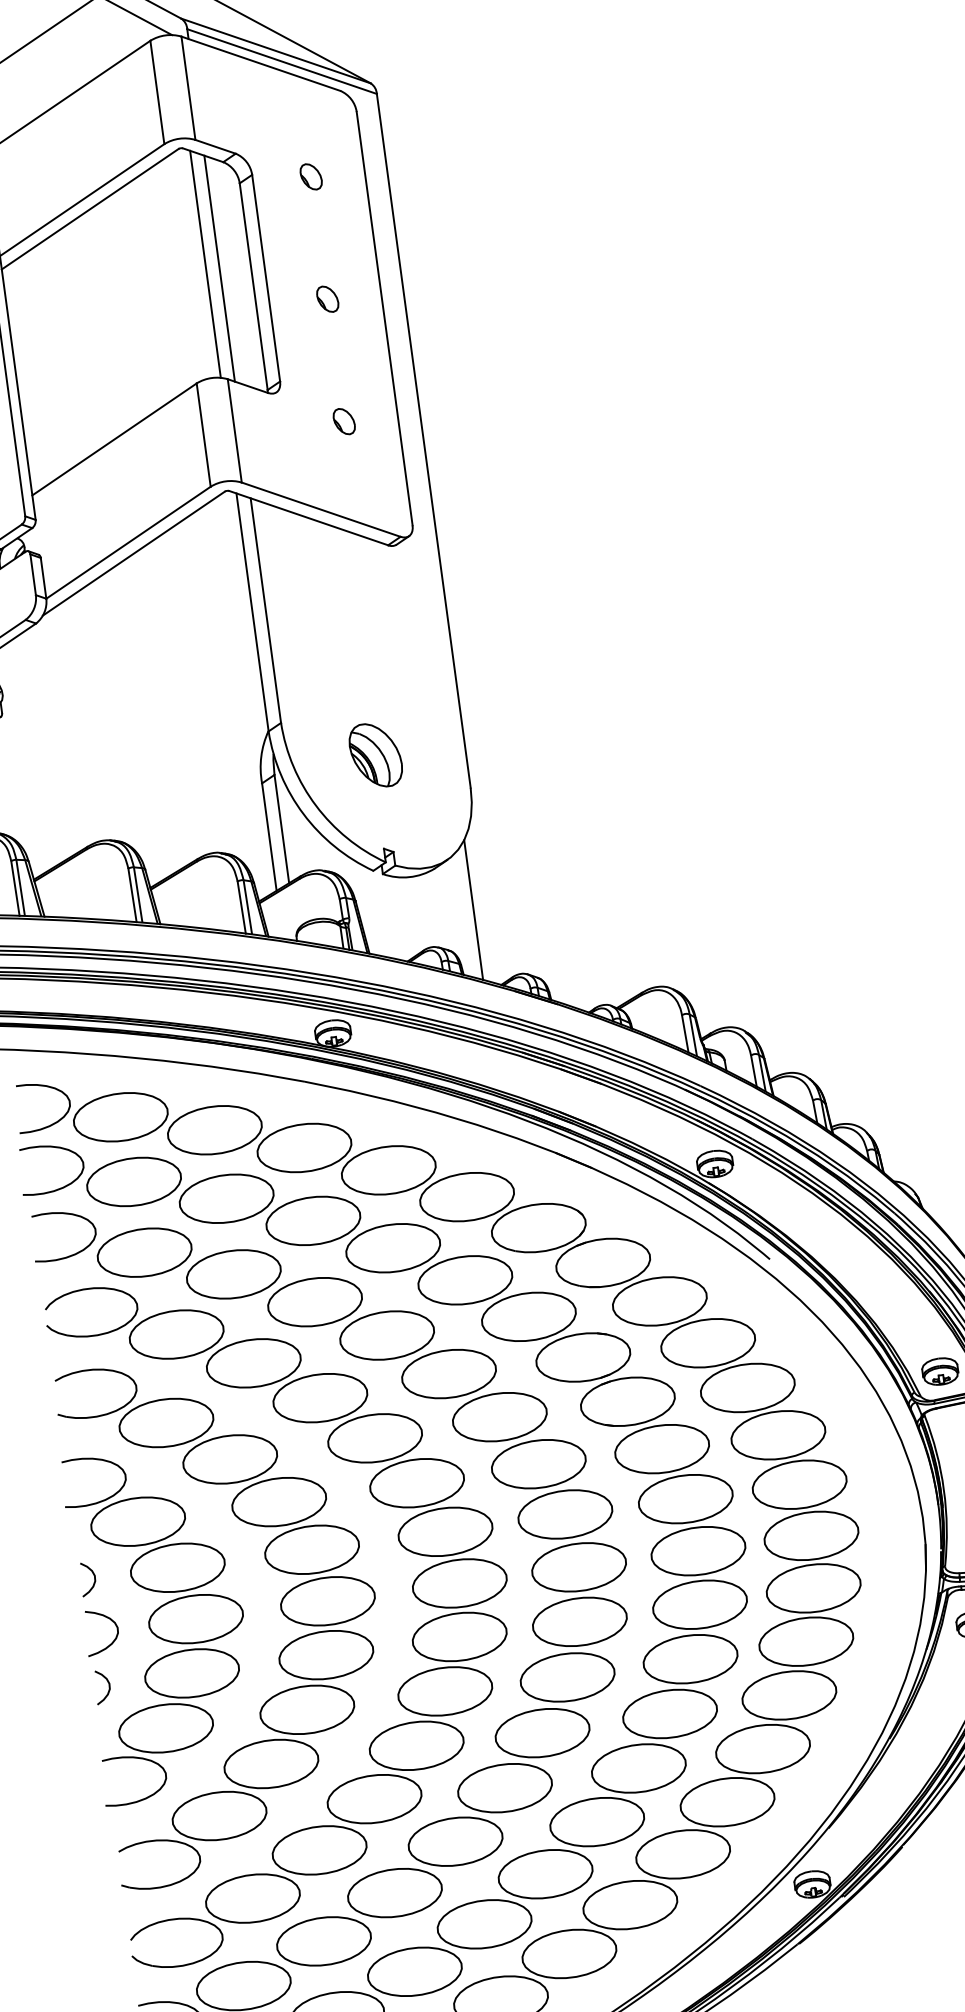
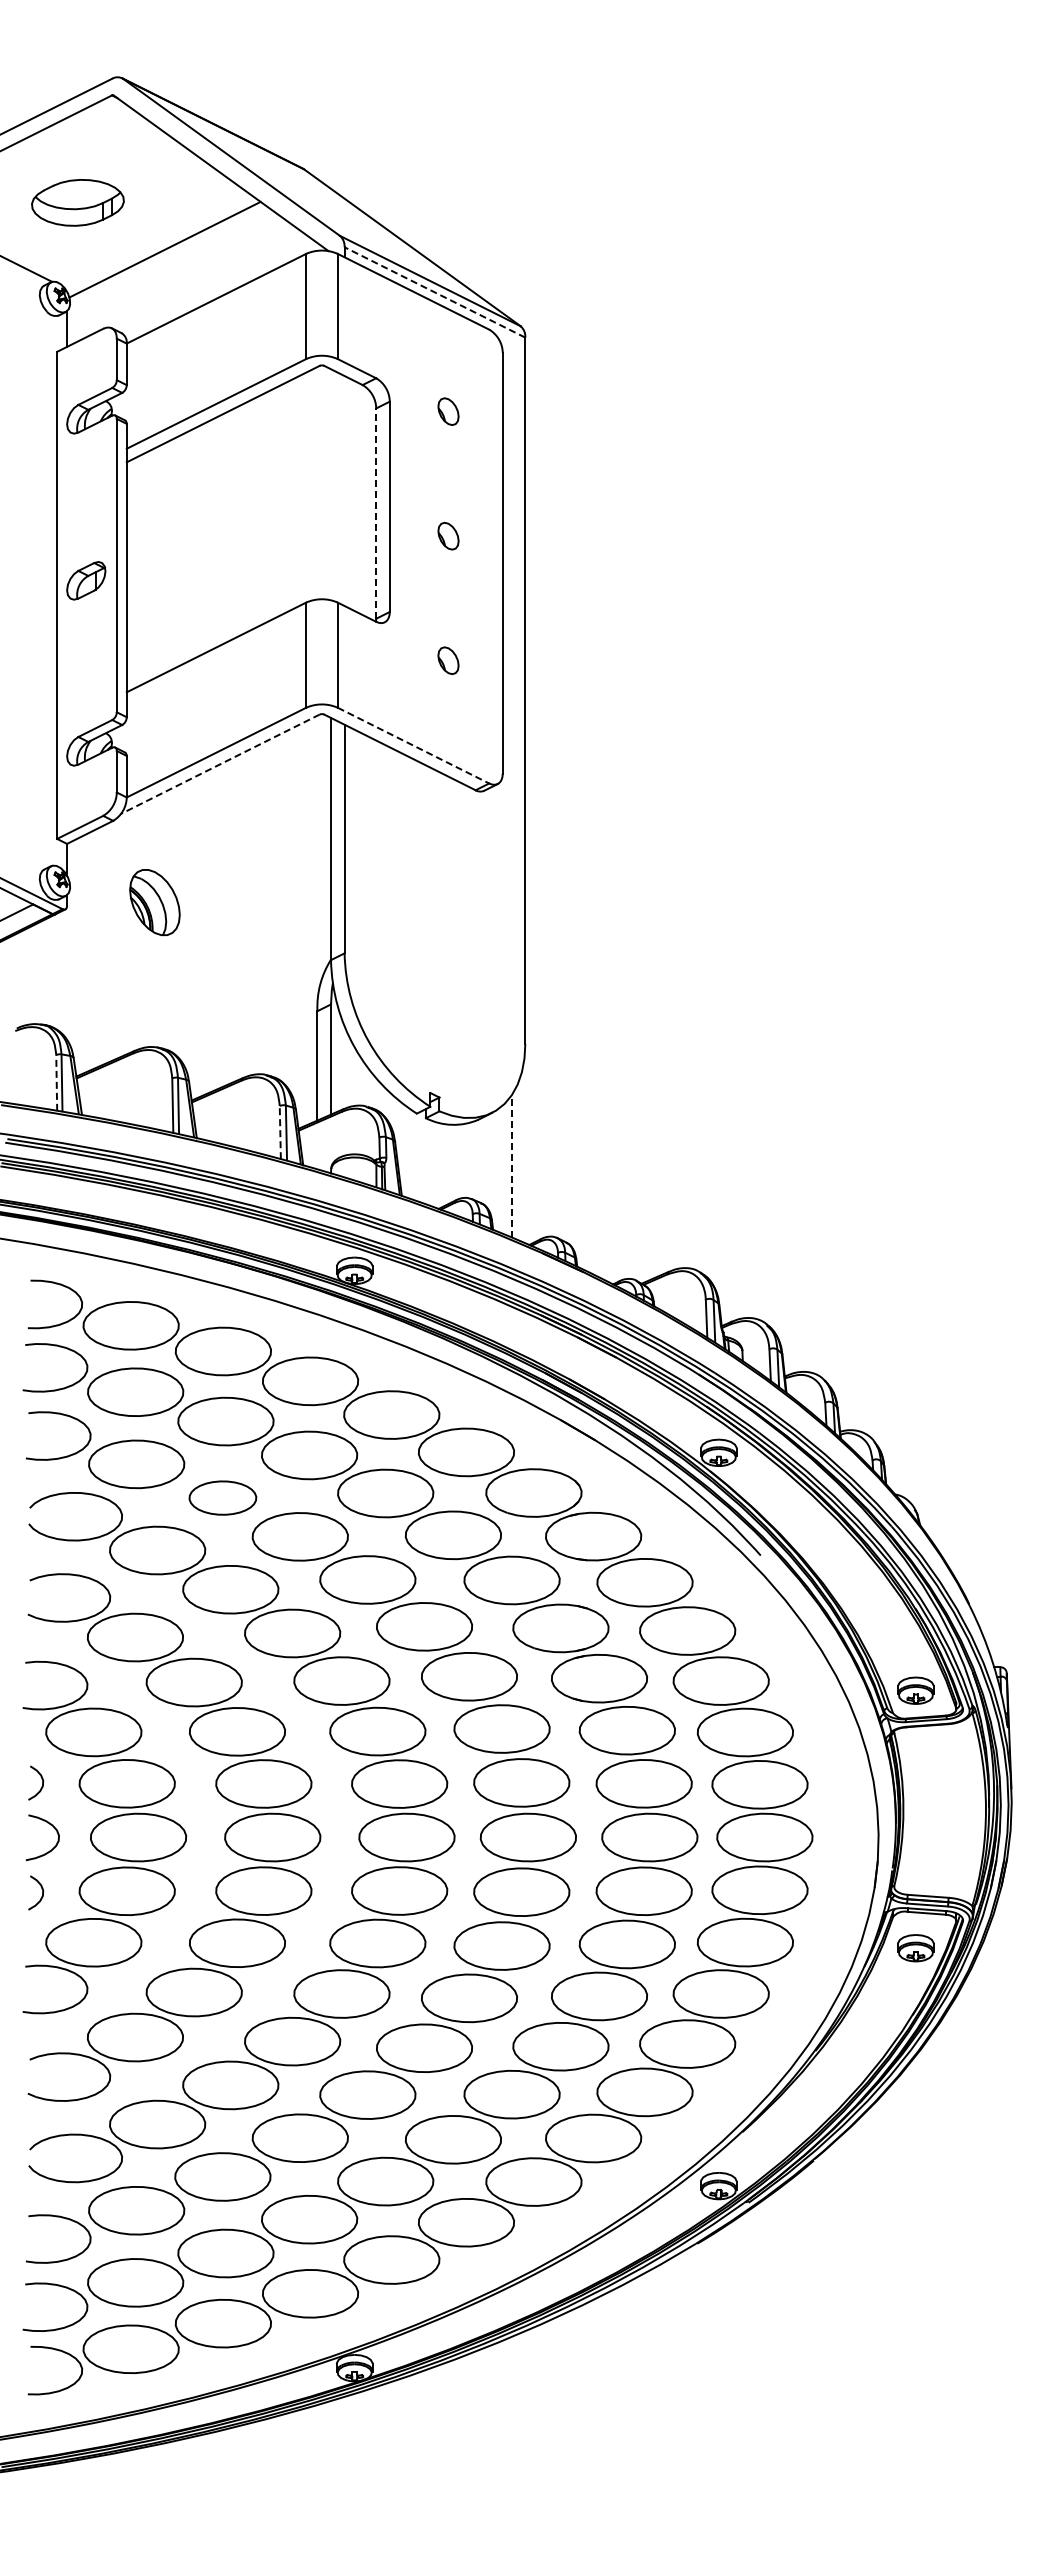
line: (281, 61) -> (434, 292), solid -> dashed
line: (205, 264) -> (331, 484), removed
line: (219, 269) -> (344, 491), removed
line: (253, 286) -> (376, 513), solid -> dashed
line: (321, 509) -> (413, 745), solid -> dashed
line: (133, 554) -> (219, 764), solid -> dashed
part: (375, 755) -> (154, 902), moved
line: (15, 889) -> (56, 1083), solid -> dashed
line: (241, 907) -> (280, 1132), solid -> dashed
line: (473, 909) -> (511, 1165), solid -> dashed
part: (233, 1273) -> (222, 1497), size x0.7

